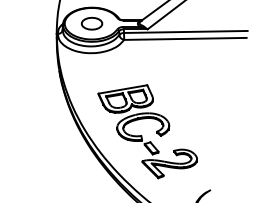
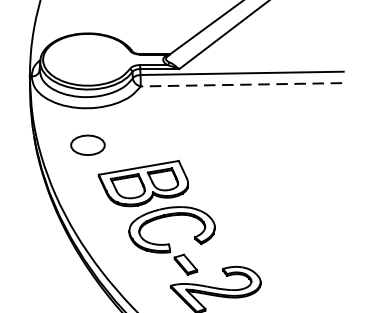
part: (92, 23) -> (88, 144), moved
line: (184, 38) -> (239, 84), solid -> dashed

